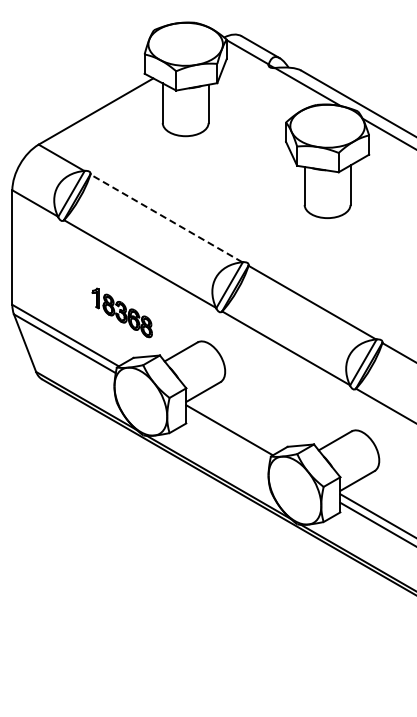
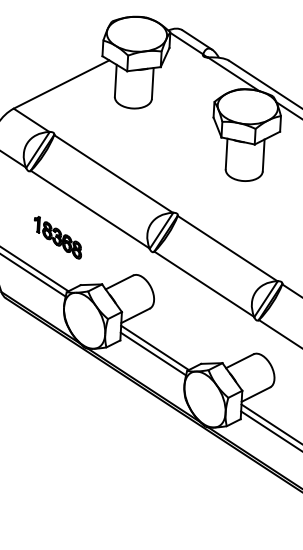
line: (166, 218) -> (113, 174), dashed -> solid
part: (121, 312) -> (57, 237), moved
line: (227, 437) -> (152, 353), added

